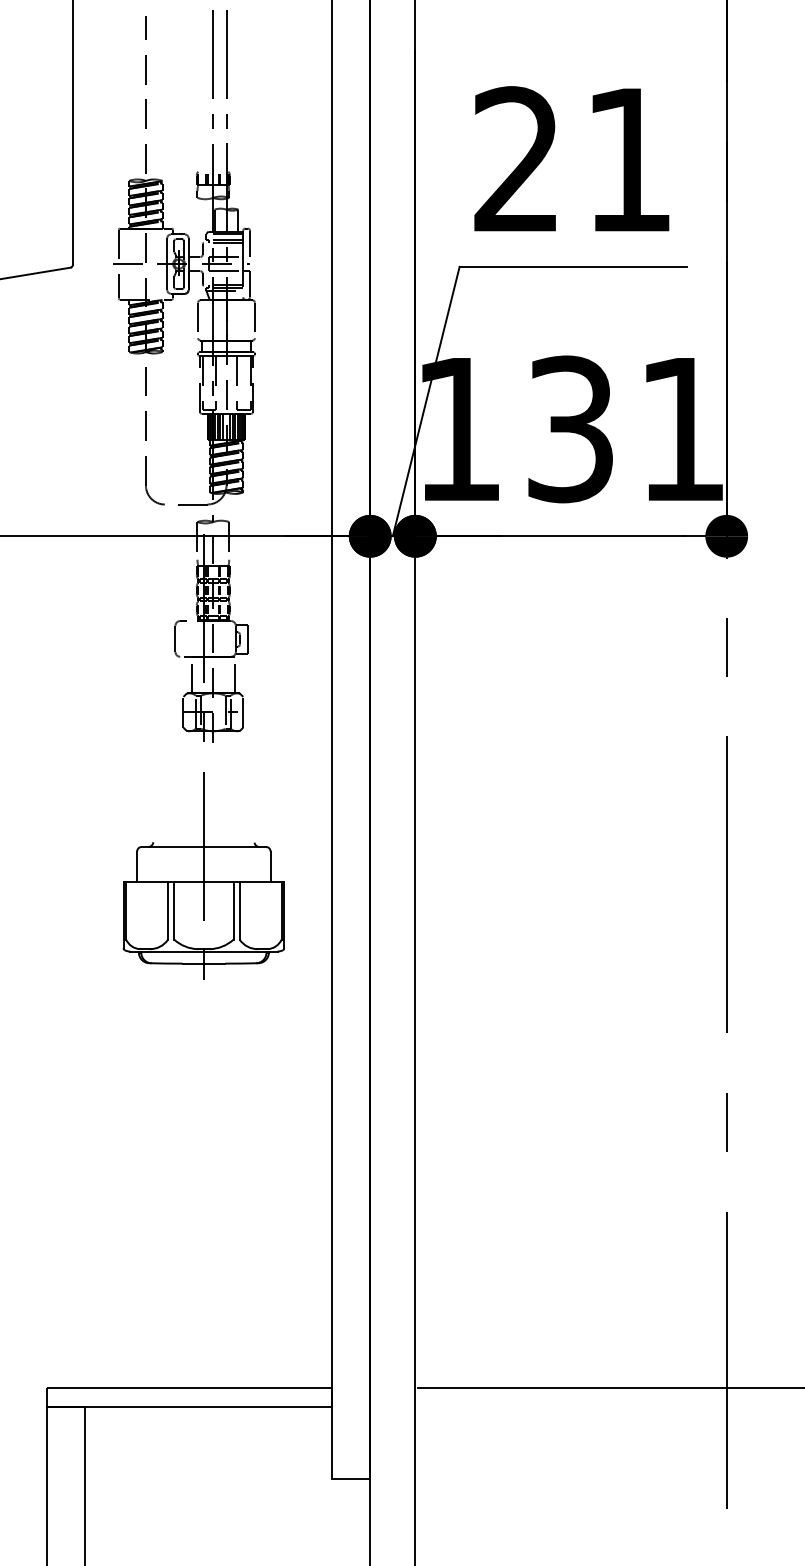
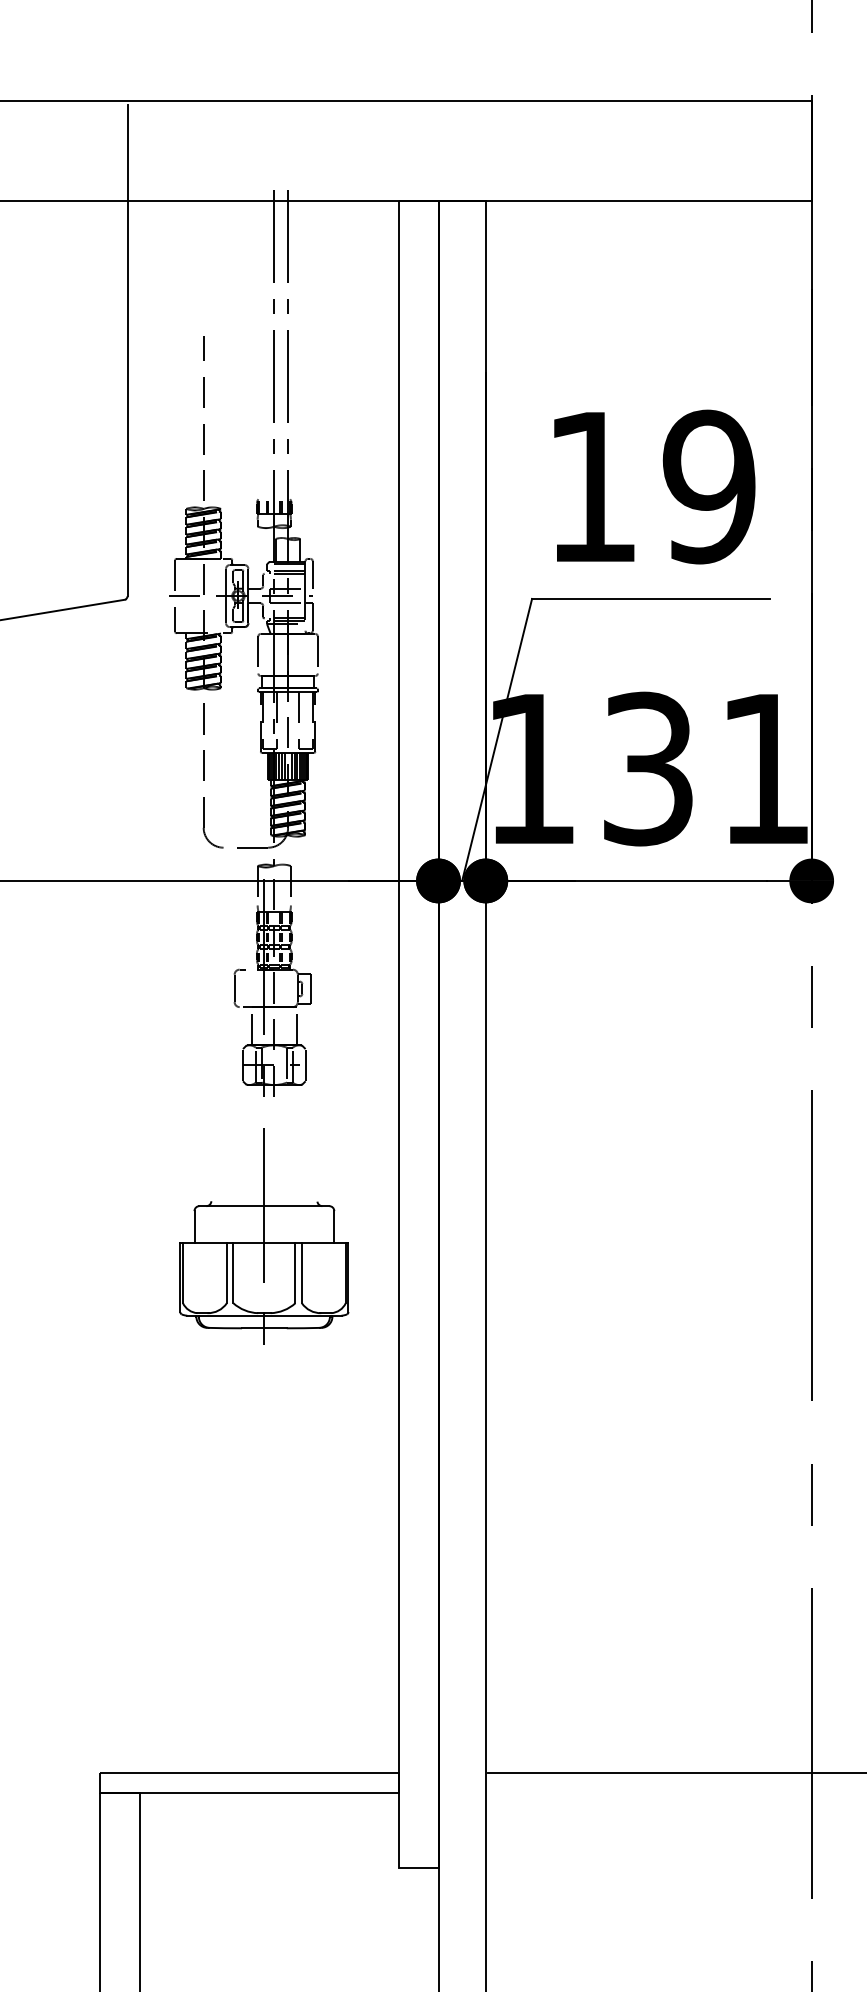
text: (573, 159) -> (651, 486), 21 -> 19

